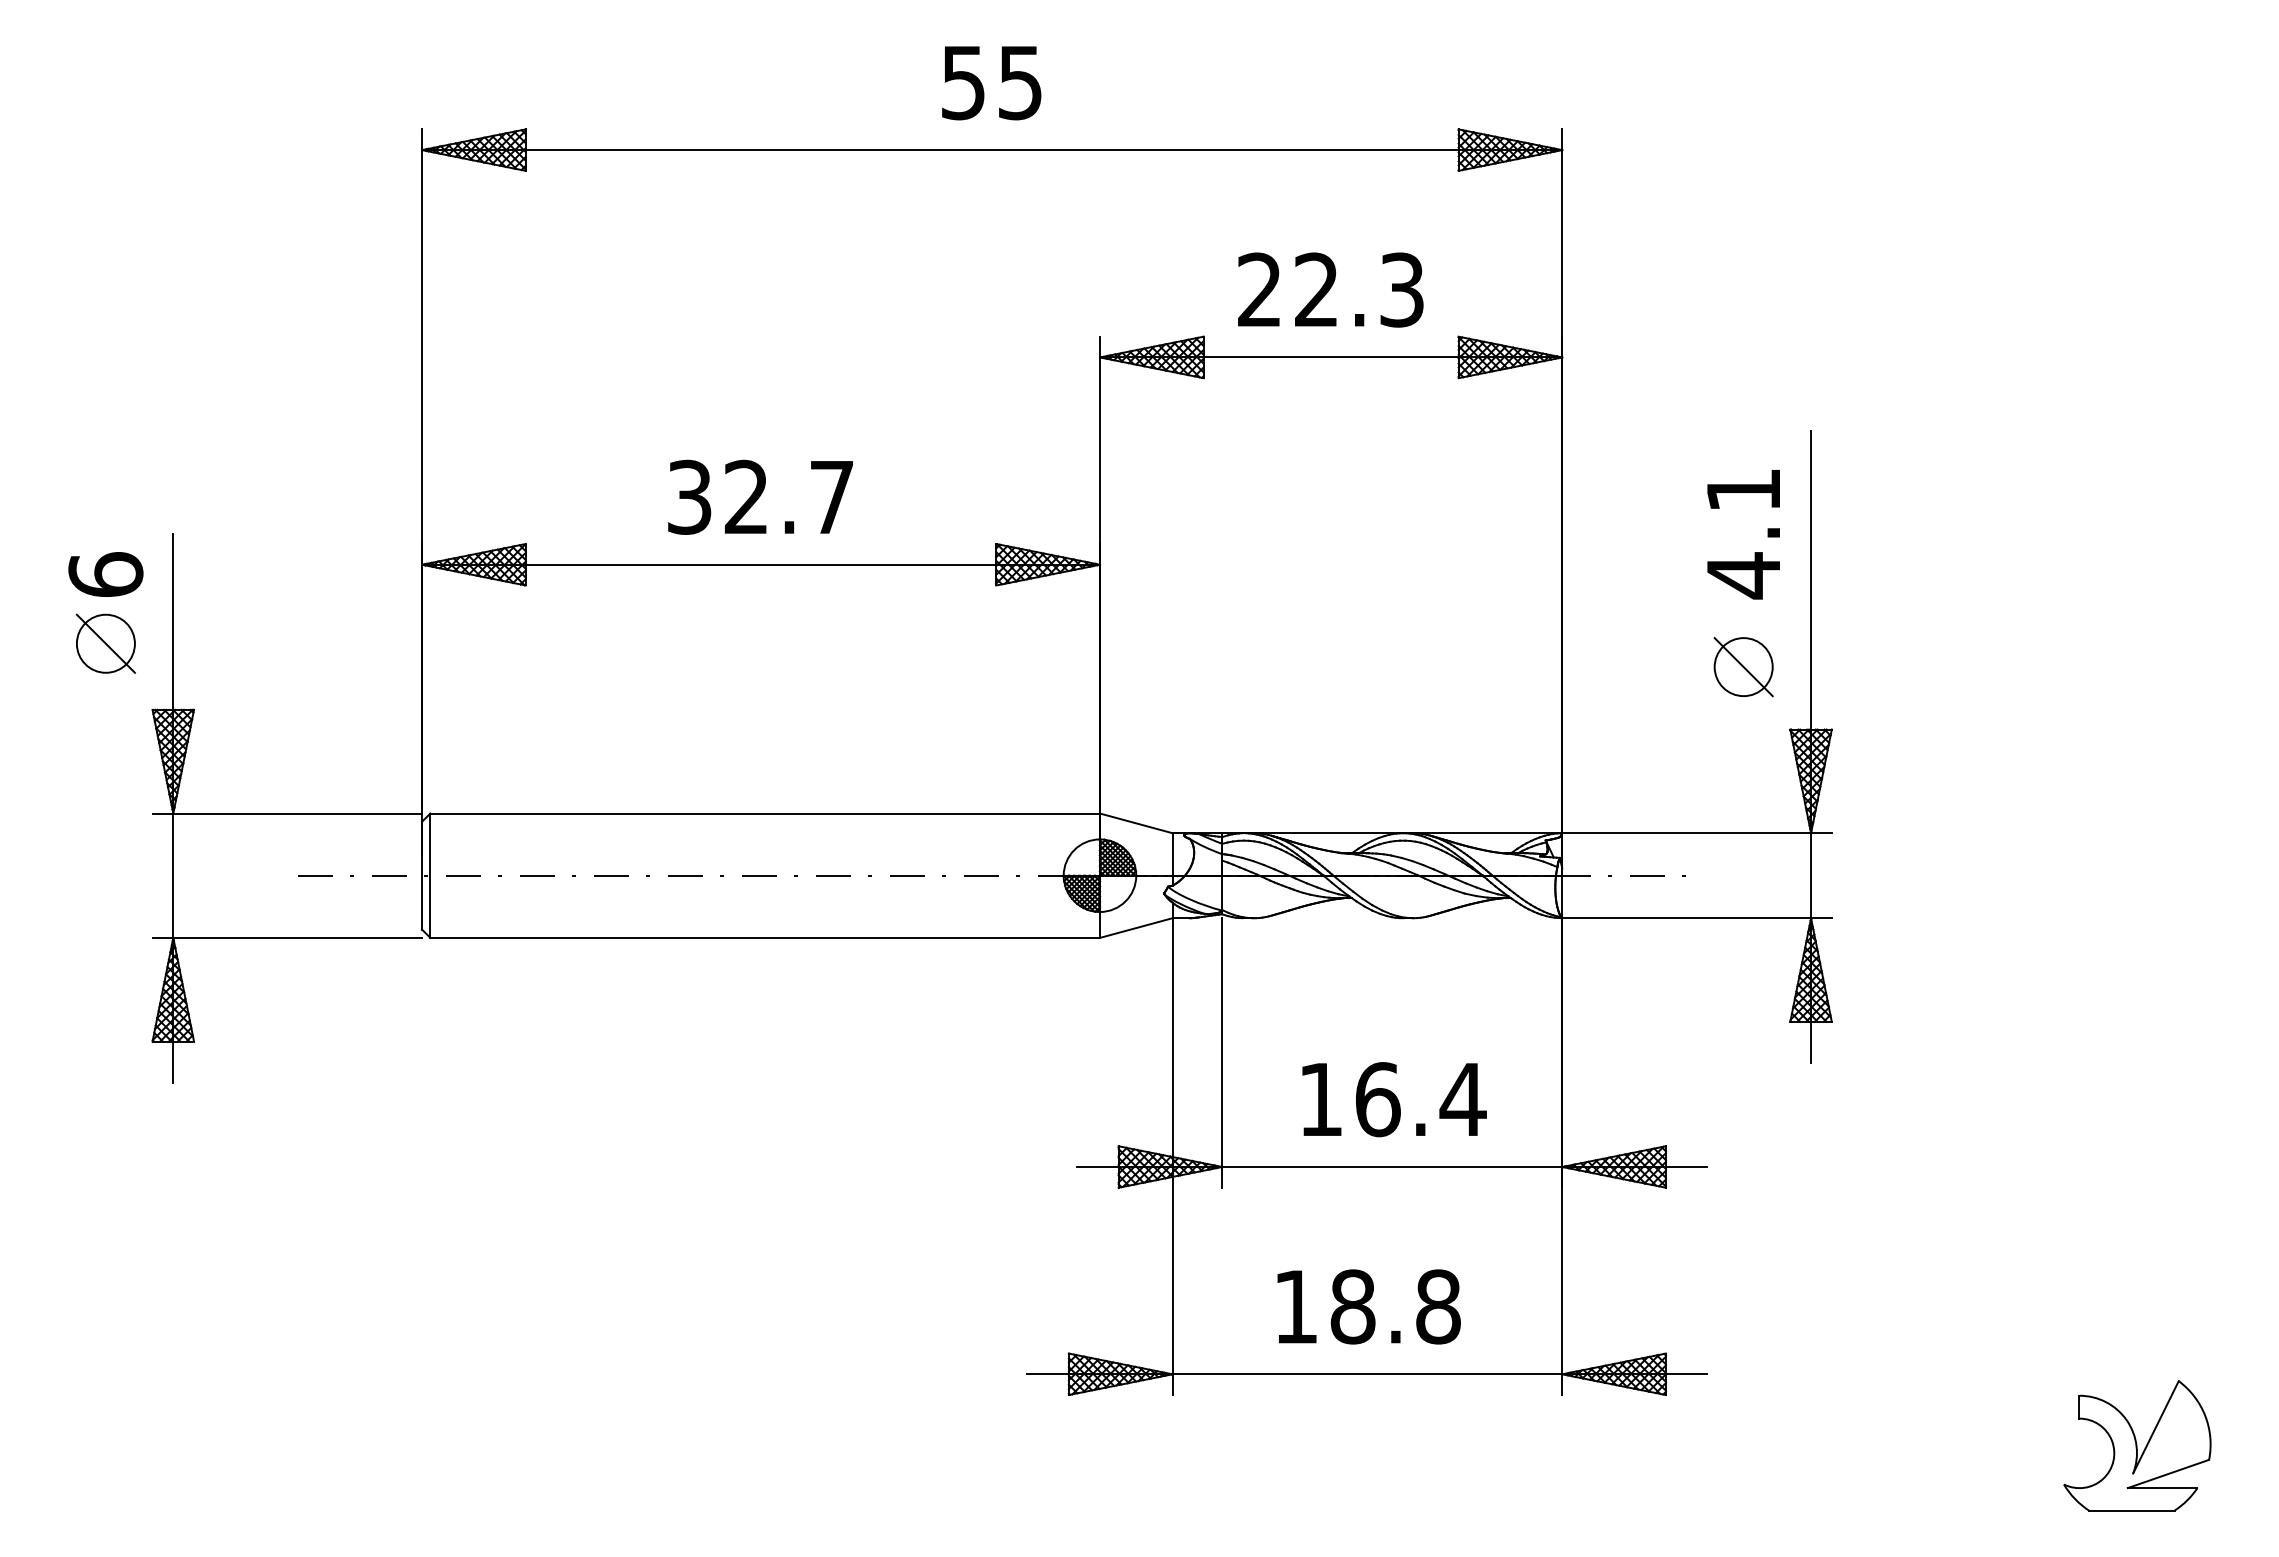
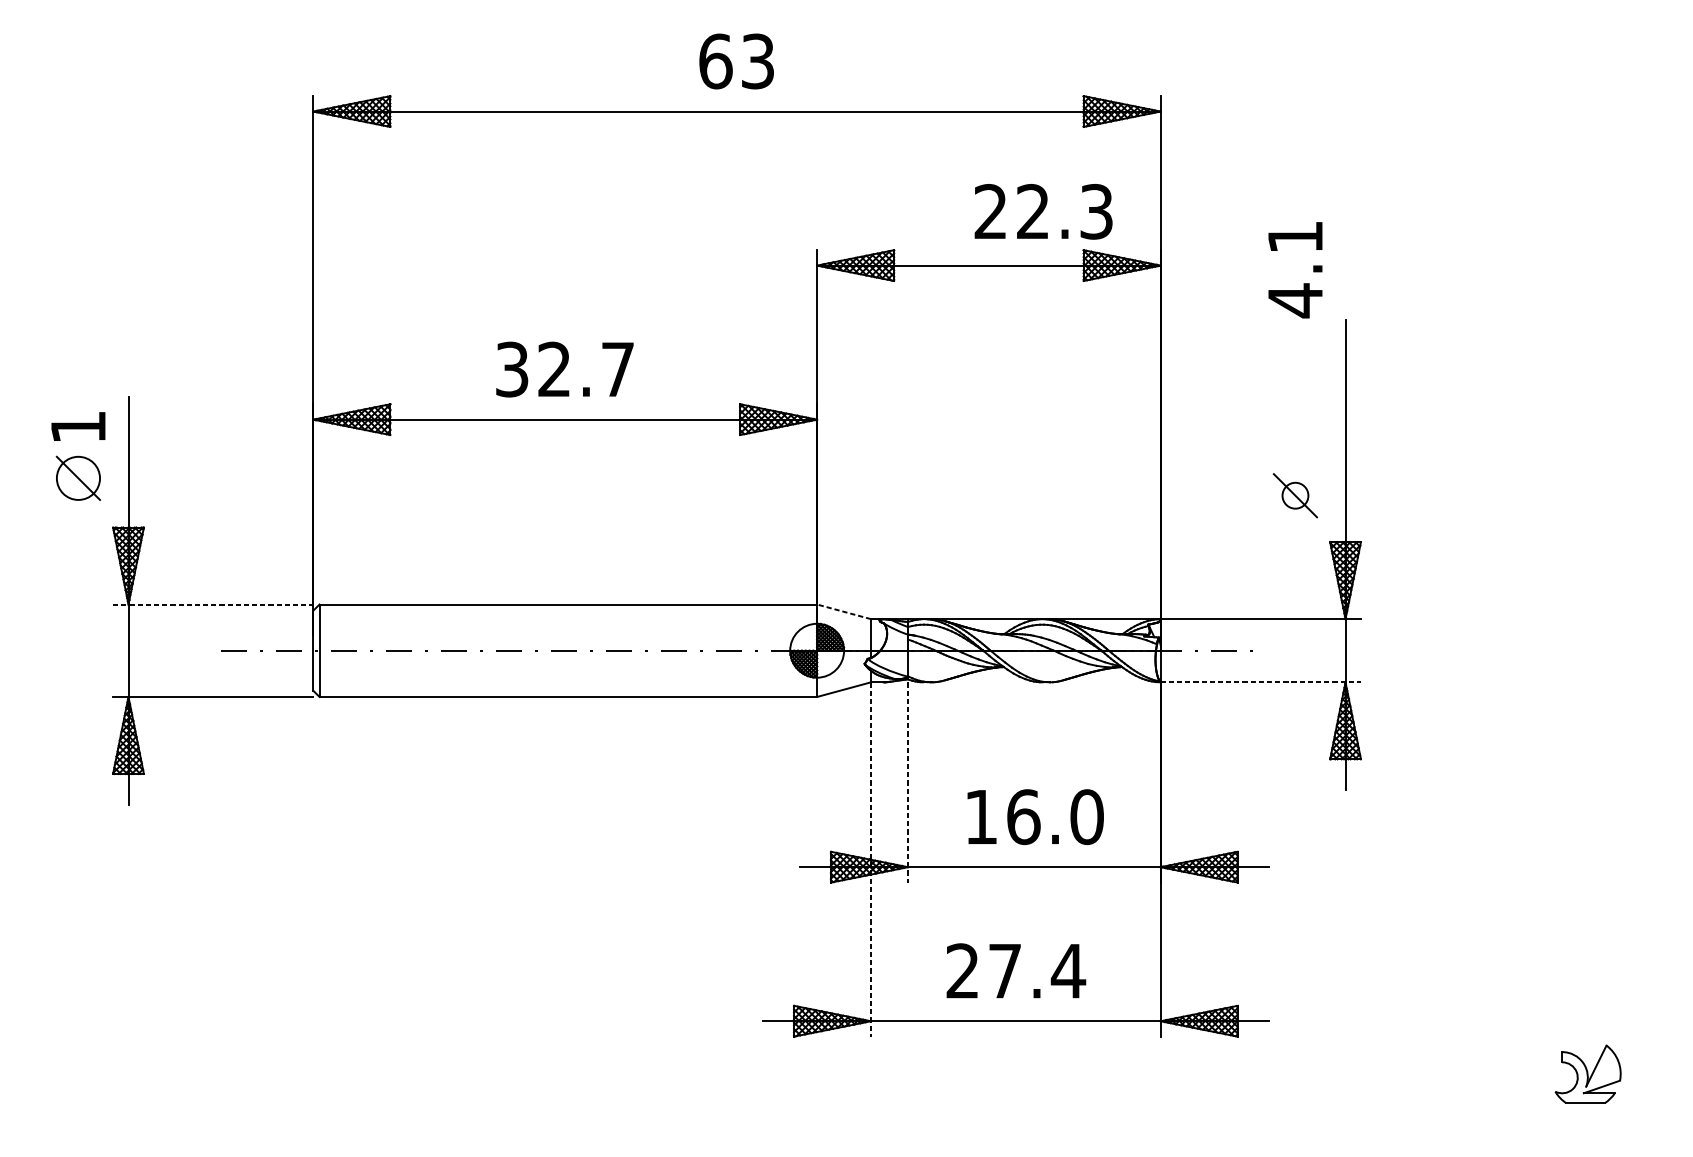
text: (991, 82) -> (736, 61), 55 -> 63
text: (1330, 289) -> (1043, 211), moved
text: (1743, 534) -> (1295, 270), moved
text: (105, 574) -> (78, 426), 6 -> 1
circle: (1743, 667) -> (1295, 496), size x0.6
line: (287, 813) -> (213, 604), solid -> dashed
line: (1136, 823) -> (844, 611), solid -> dashed
line: (1697, 918) -> (1261, 682), solid -> dashed
line: (1222, 1052) -> (908, 782), solid -> dashed
text: (1462, 1099) -> (1086, 817), 16.4 -> 16.0
line: (1172, 1157) -> (871, 860), solid -> dashed
text: (1367, 1306) -> (1015, 970), 18.8 -> 27.4
part: (2137, 1445) -> (1588, 1074), size x0.6

